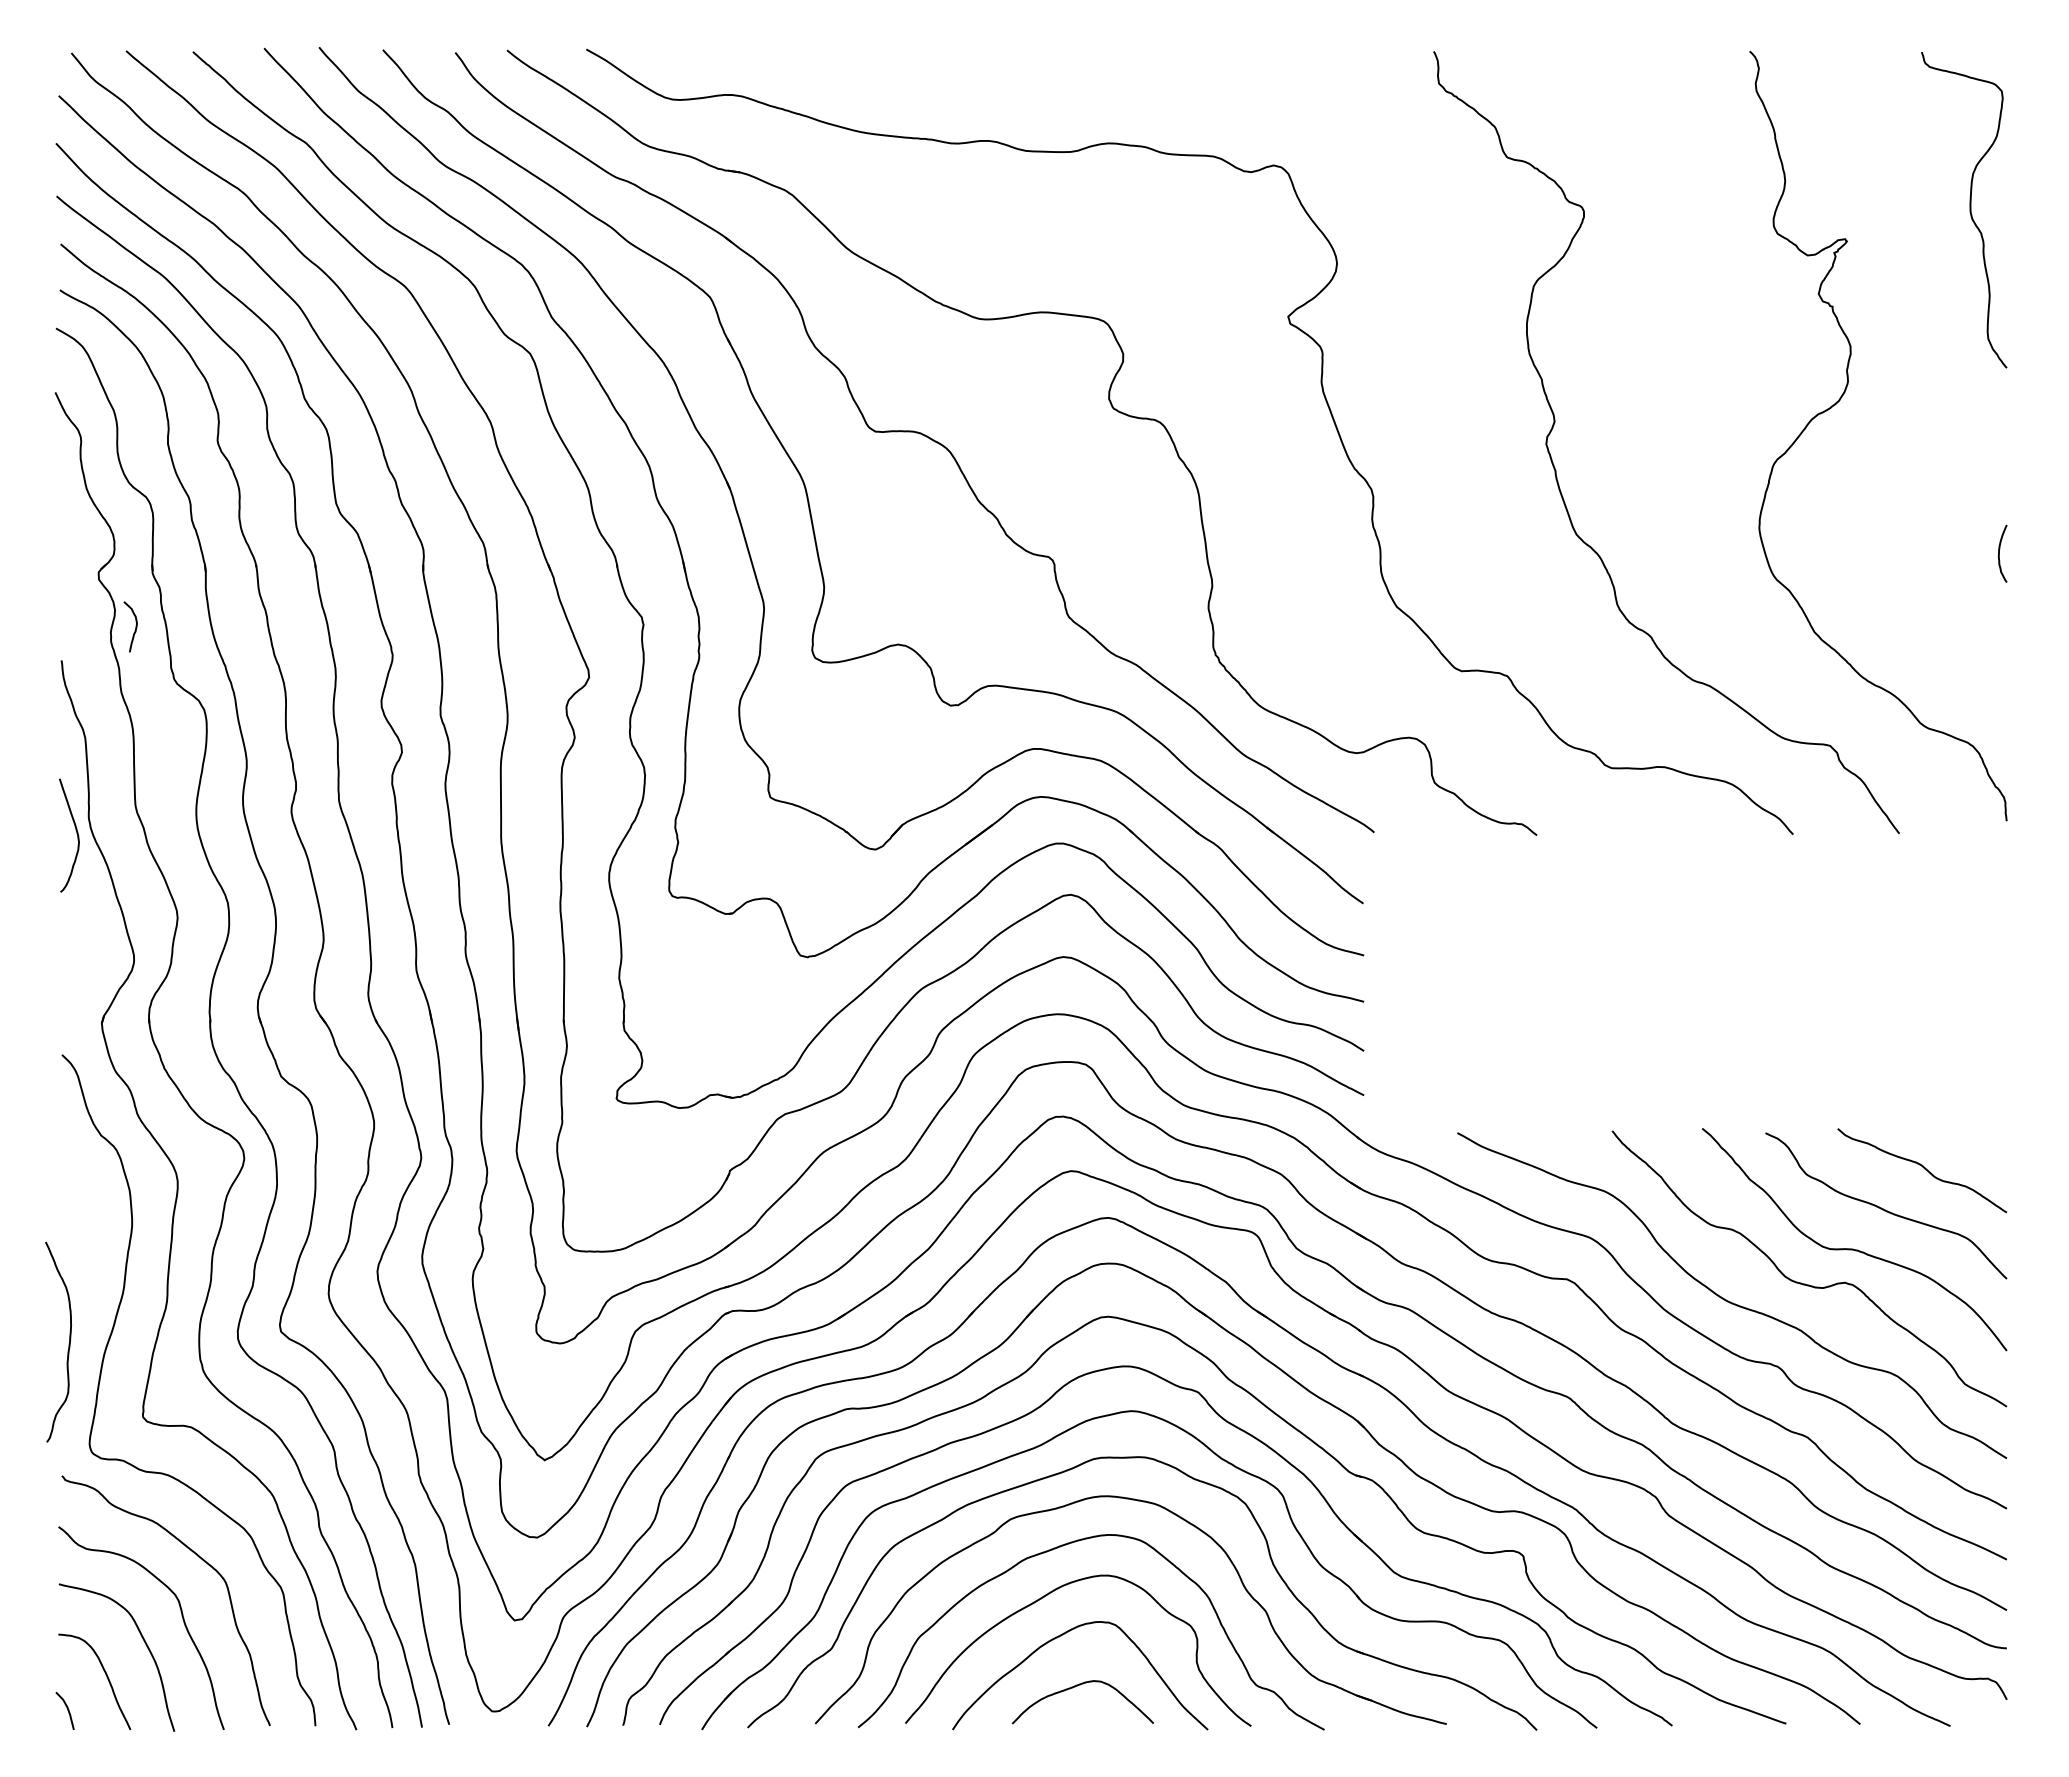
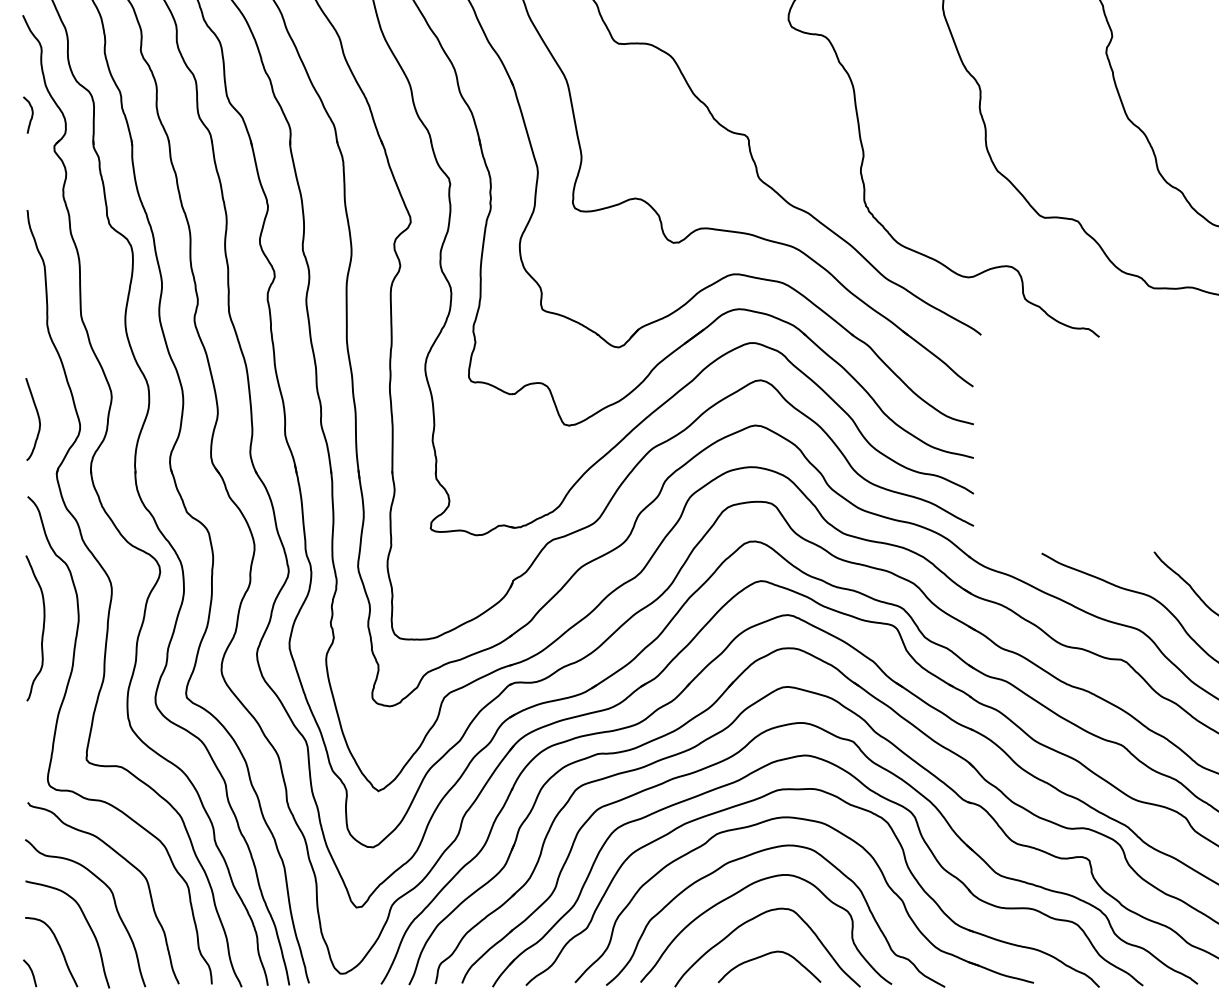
curve: (135, 626) -> (31, 114), moved
curve: (76, 833) -> (38, 417), moved
curve: (68, 1343) -> (42, 629), moved

